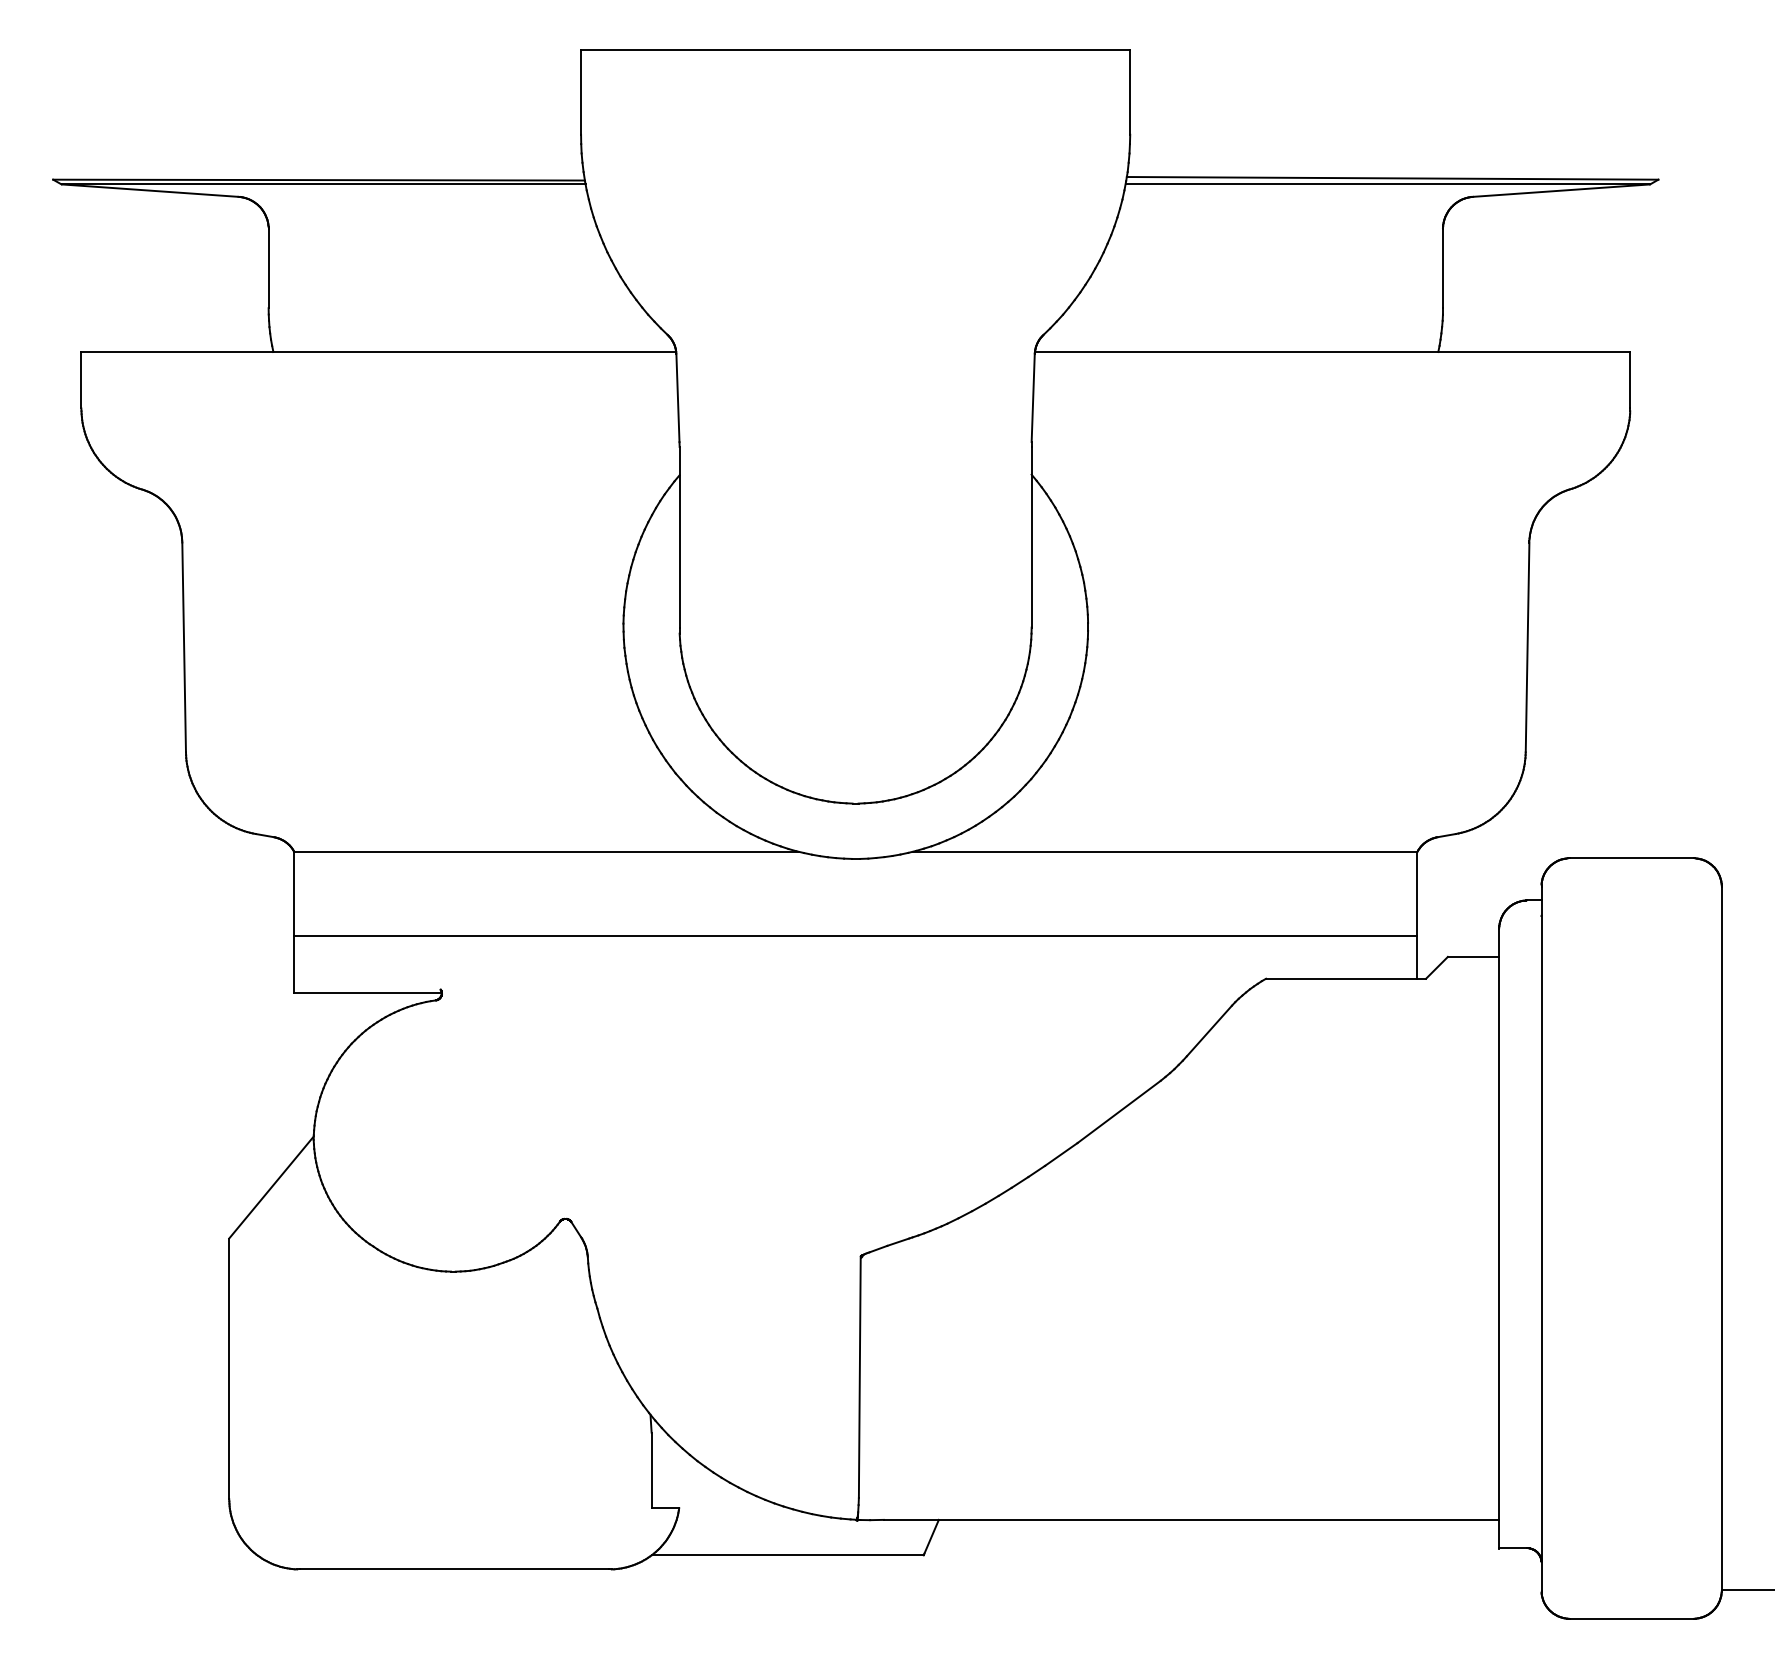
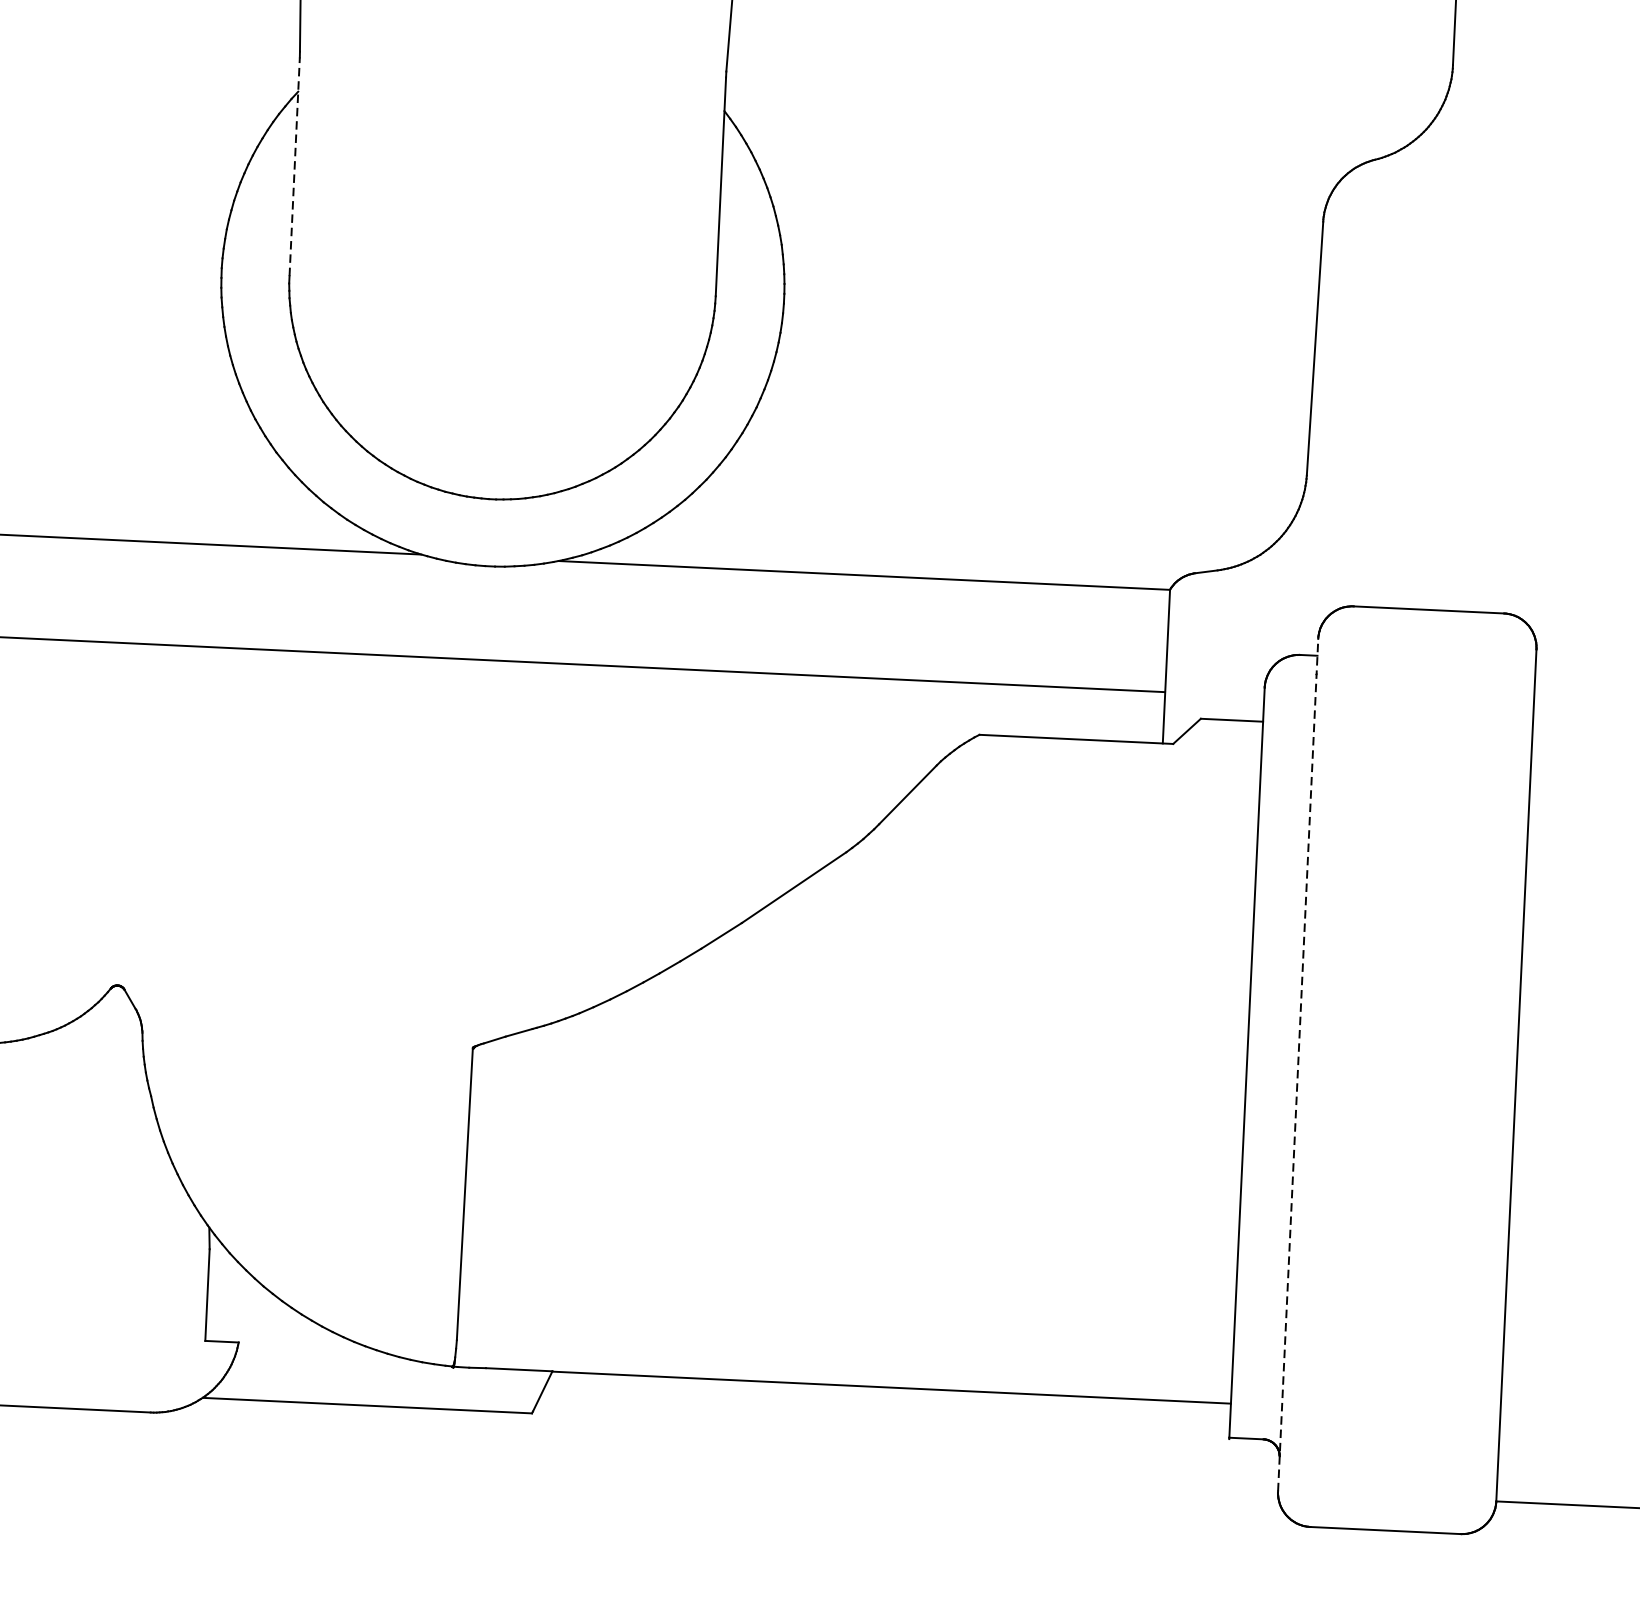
line: (679, 536) -> (294, 165), solid -> dashed
line: (1541, 1238) -> (1298, 1065), solid -> dashed

